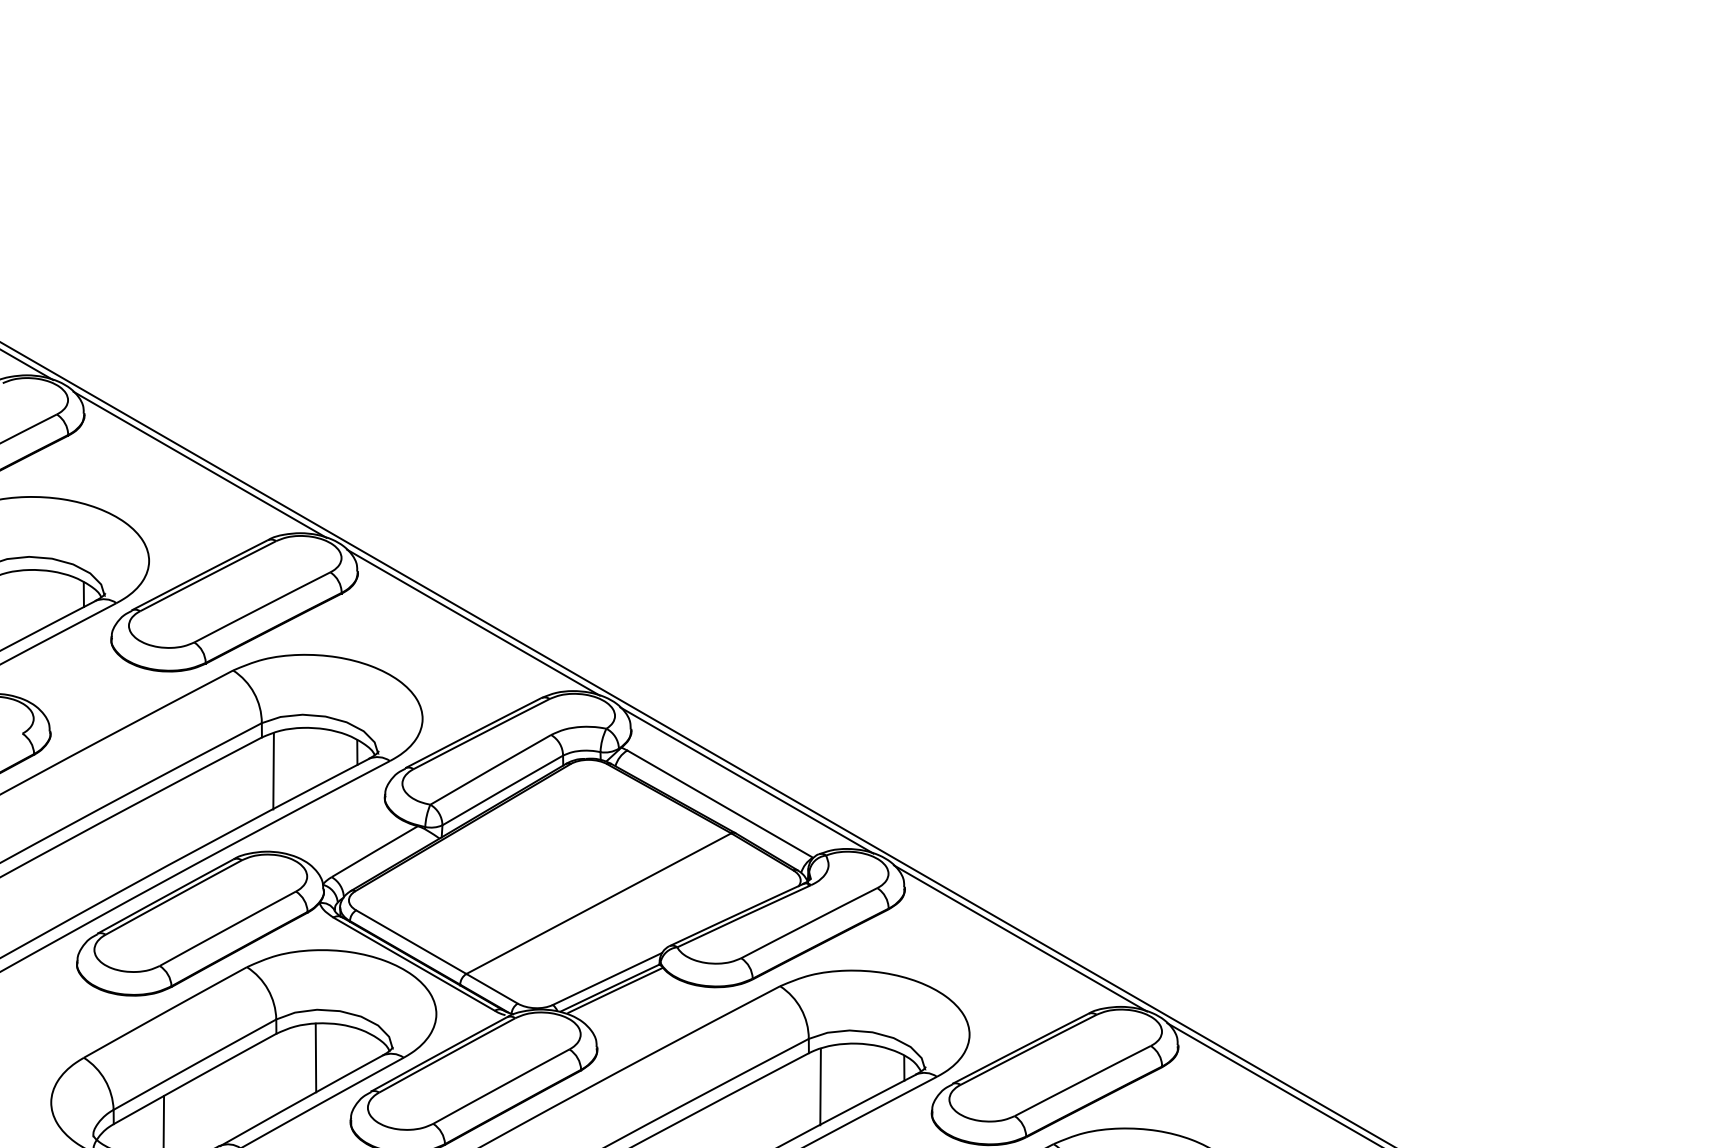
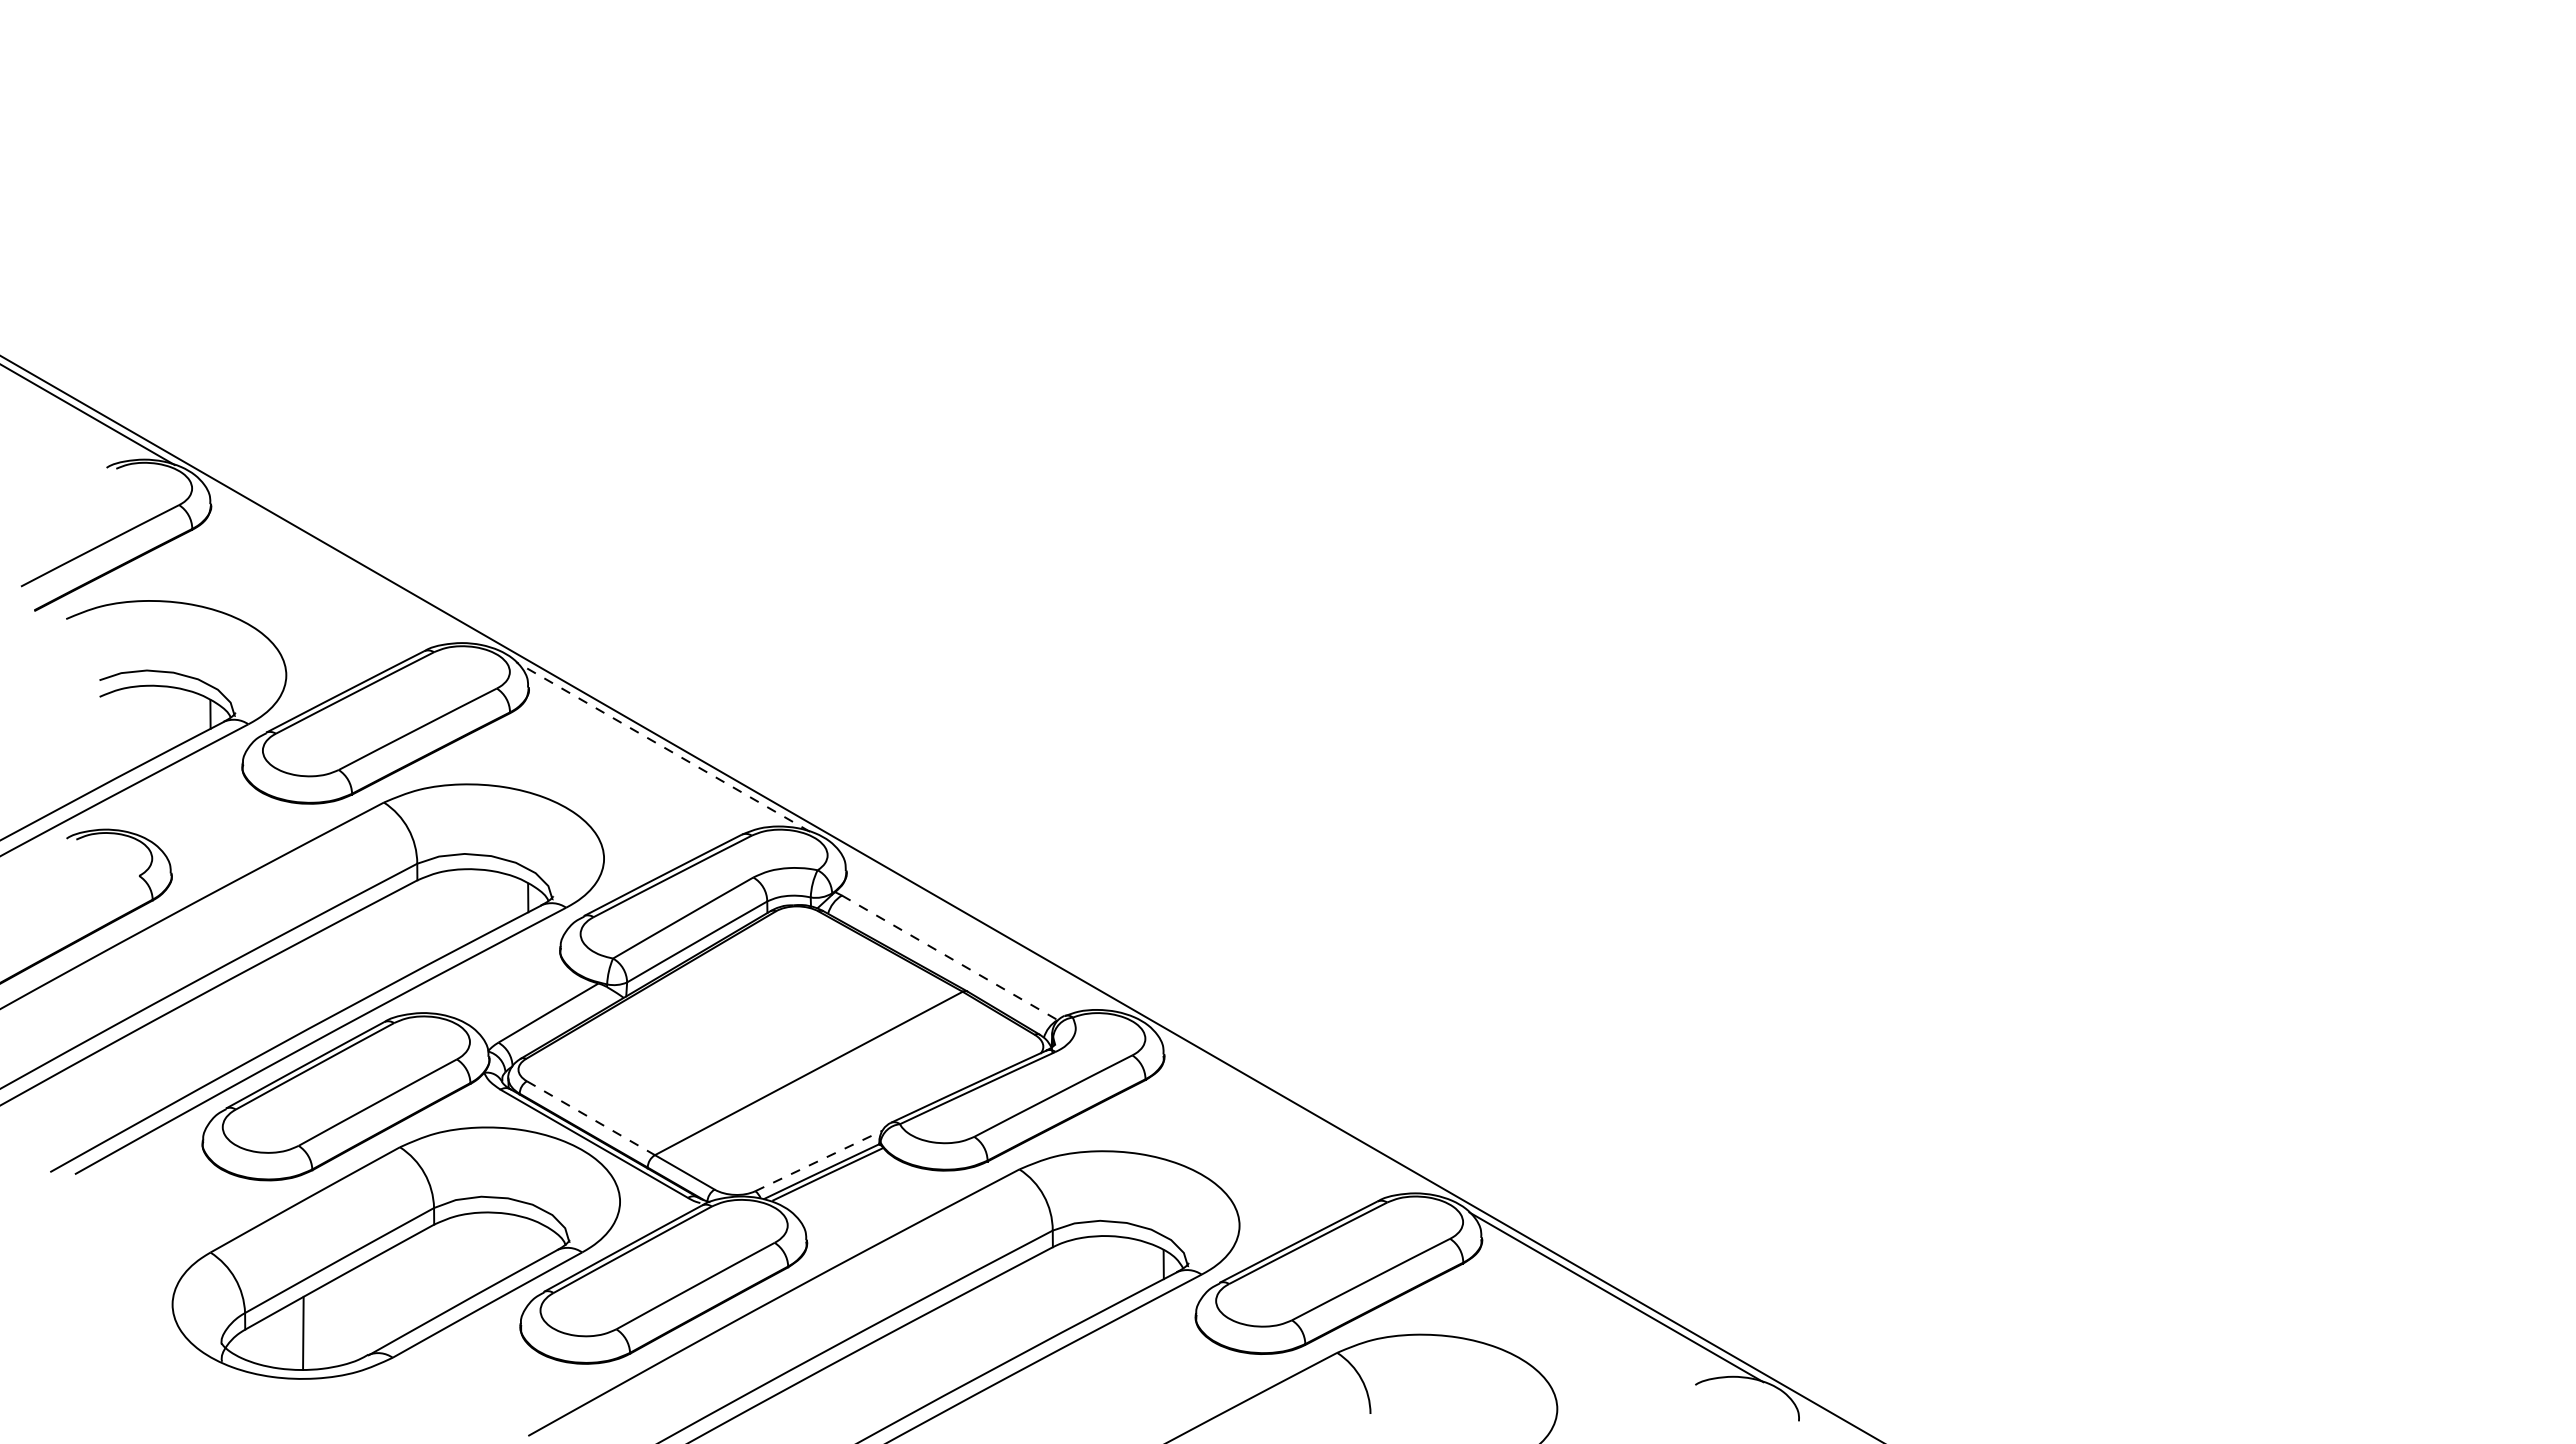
line: (200, 464) -> (345, 563), removed
line: (473, 622) -> (663, 746), solid -> dashed
line: (273, 771) -> (430, 919), removed
line: (746, 780) -> (980, 930), removed
line: (720, 804) -> (950, 958), solid -> dashed
line: (1020, 938) -> (1298, 1113), removed
line: (410, 942) -> (590, 1118), solid -> dashed
line: (608, 978) -> (819, 1160), solid -> dashed
line: (315, 1057) -> (479, 1252), removed
line: (820, 1087) -> (1066, 1286), removed

